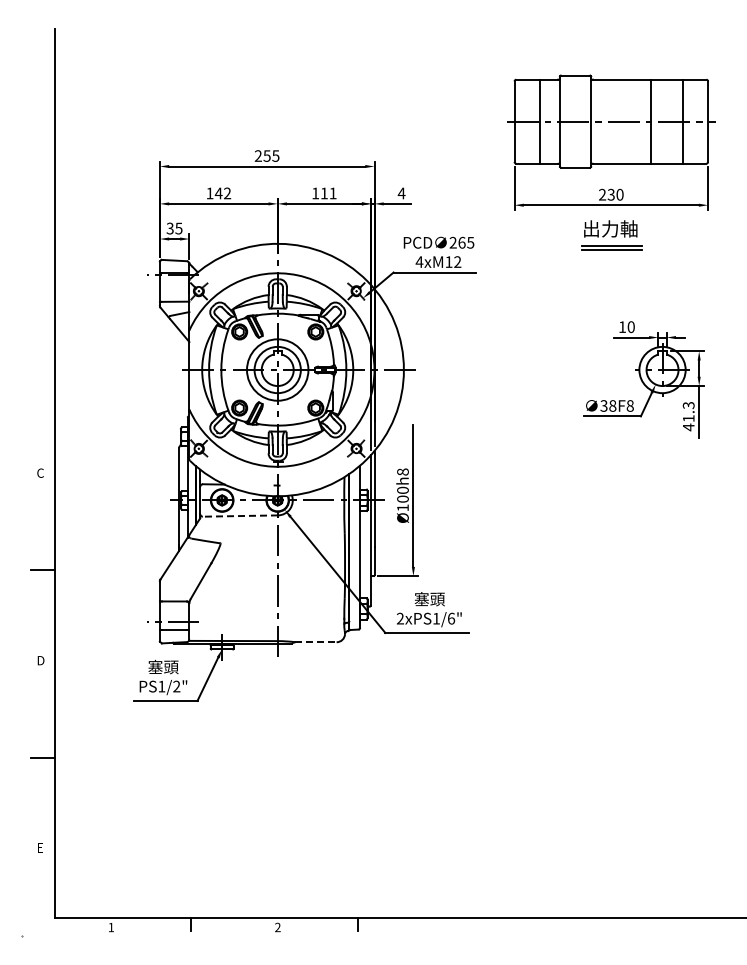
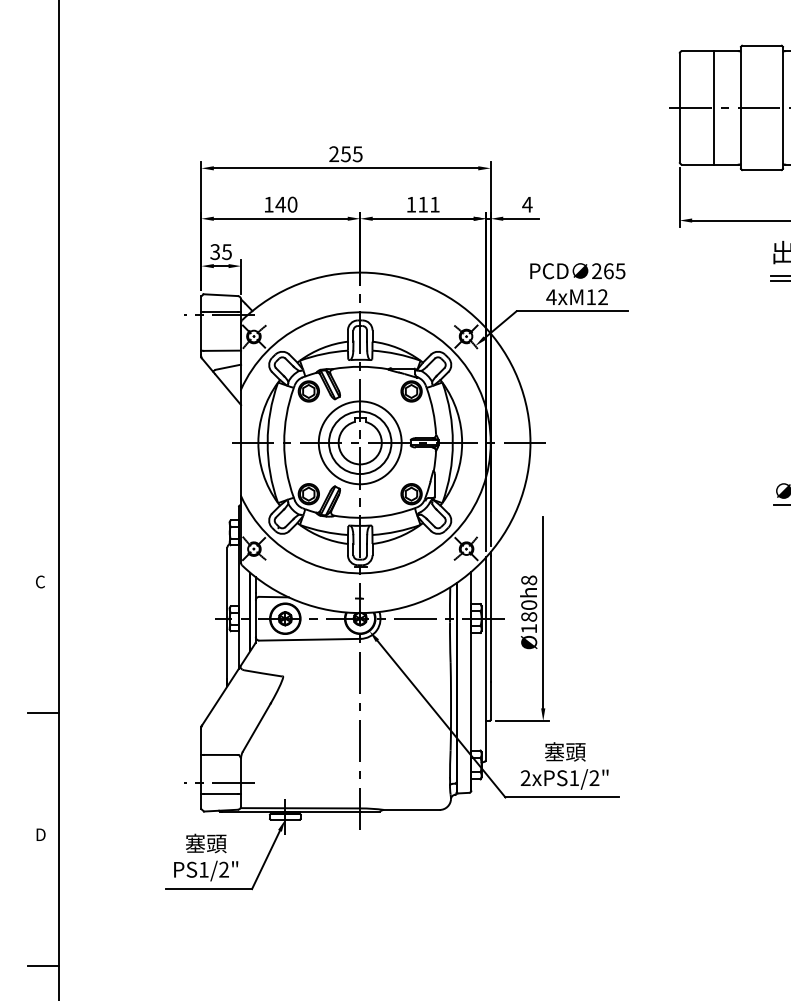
text: (227, 193) -> (292, 204), 142 -> 140
text: (402, 498) -> (528, 616), Ø100h8 -> Ø180h8
line: (240, 516) -> (310, 640), dashed -> solid
text: (451, 618) -> (594, 777), 2xPS1/6" -> 2xPS1/2"
line: (316, 642) -> (412, 810), dashed -> solid

